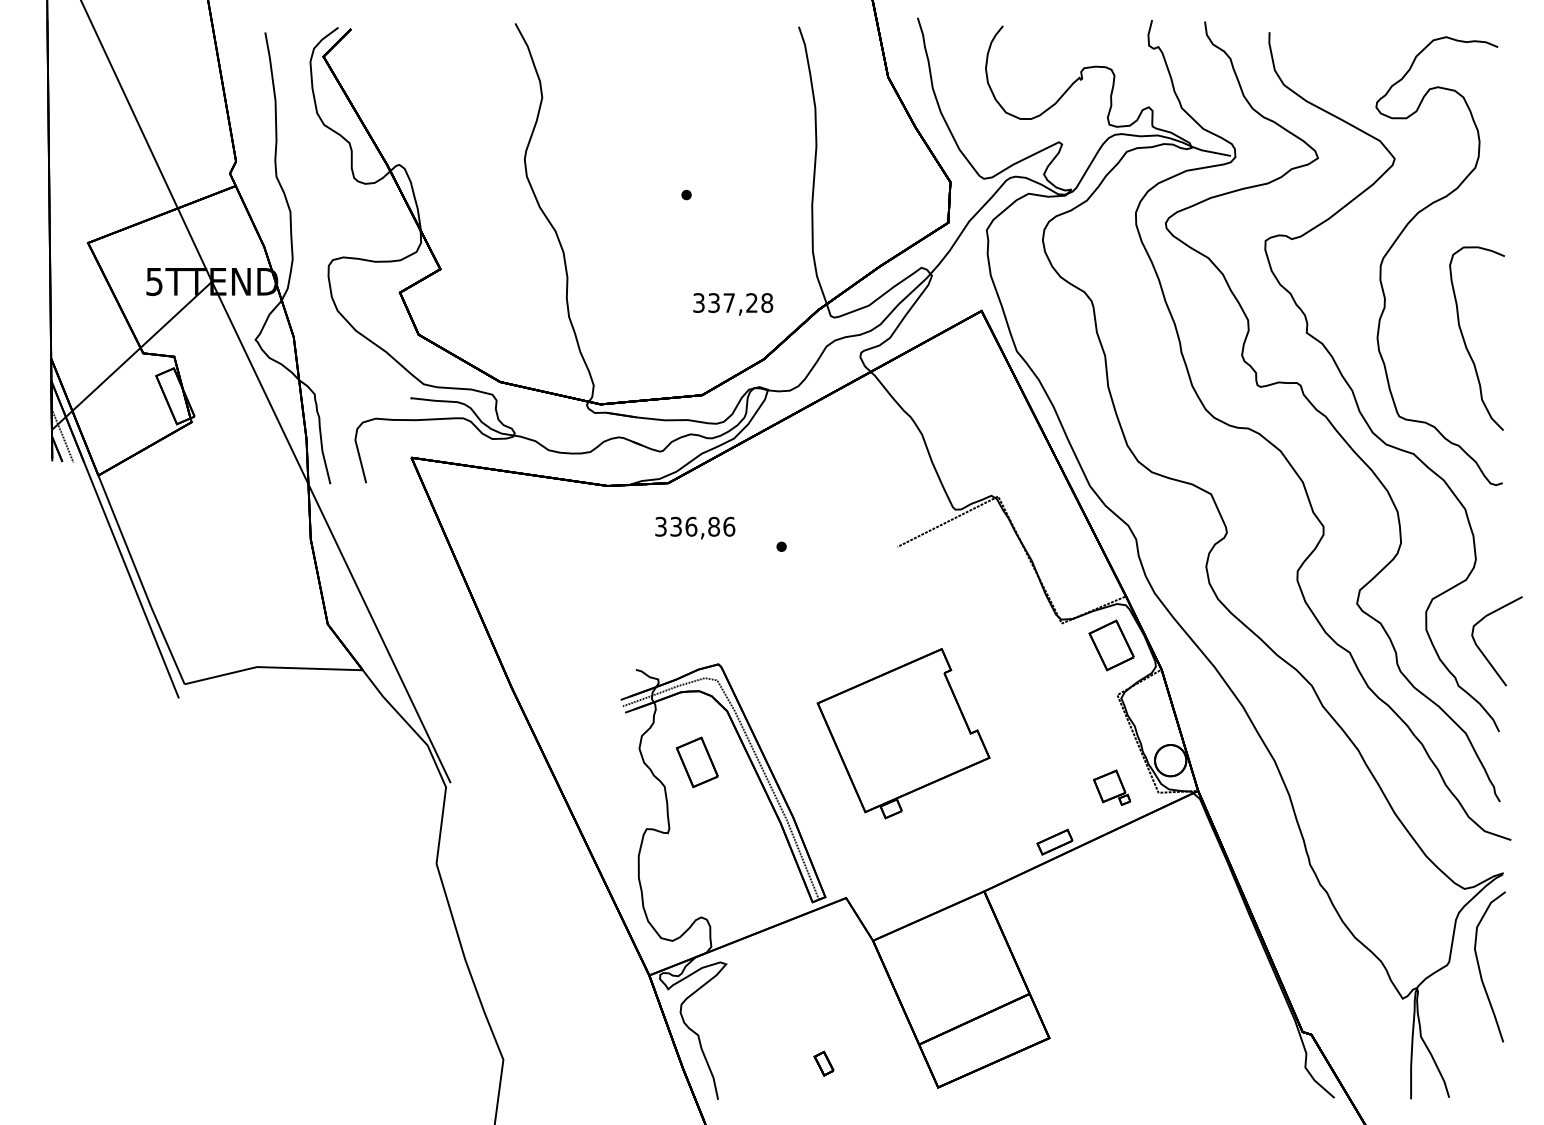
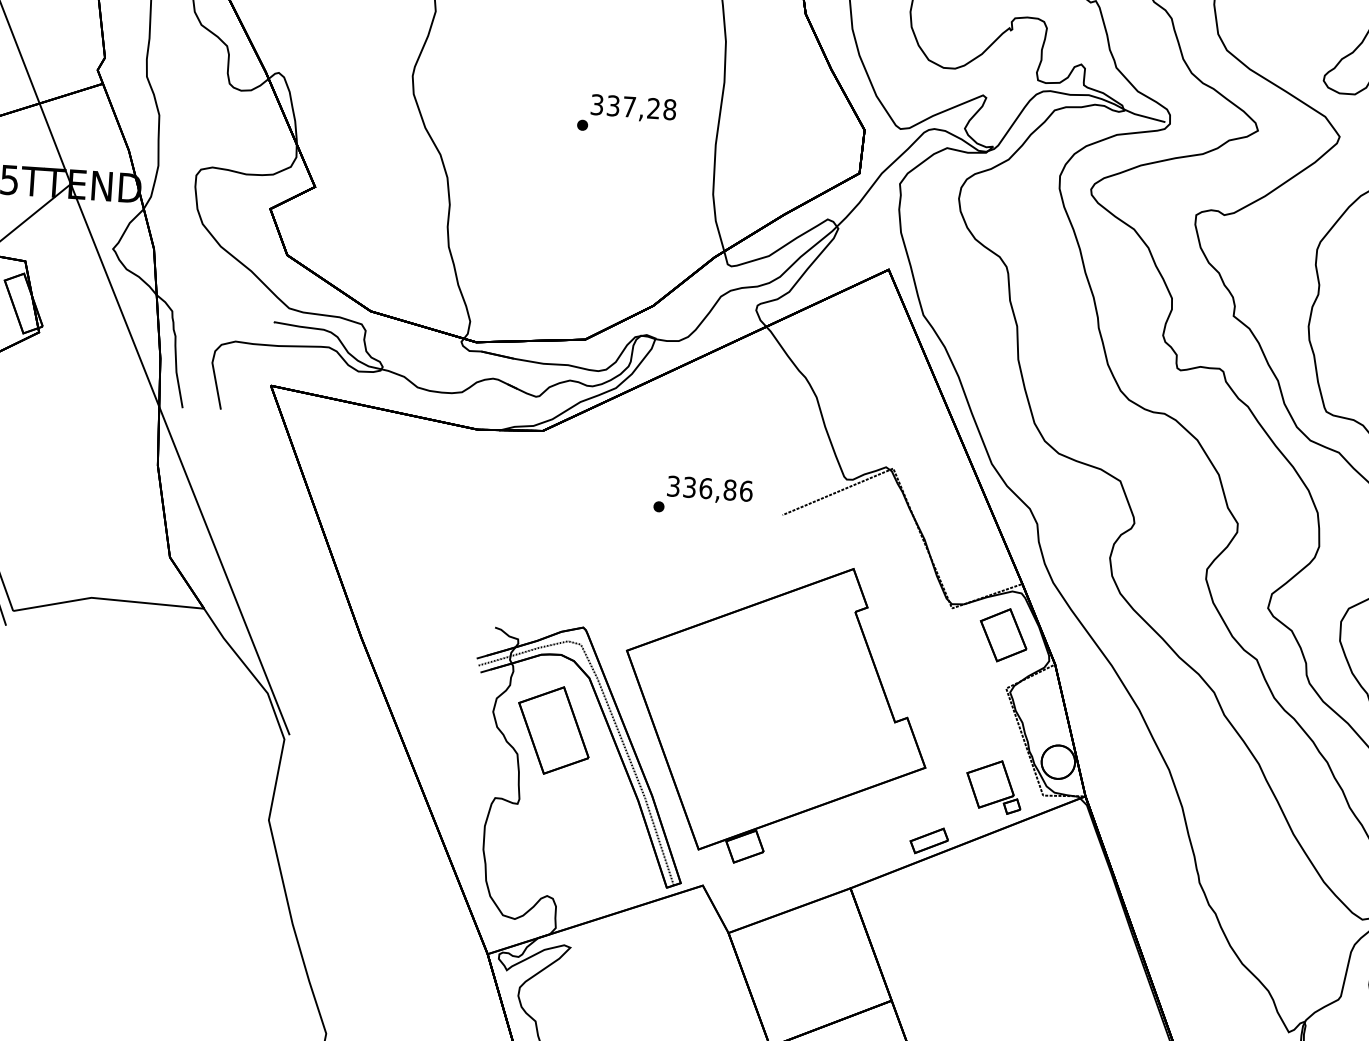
text: (733, 304) -> (633, 108), moved
text: (695, 527) -> (710, 489), moved
part: (903, 733) -> (775, 714), size x1.67
part: (697, 762) -> (554, 730), size x1.67
part: (1111, 787) -> (993, 786), size x1.43

